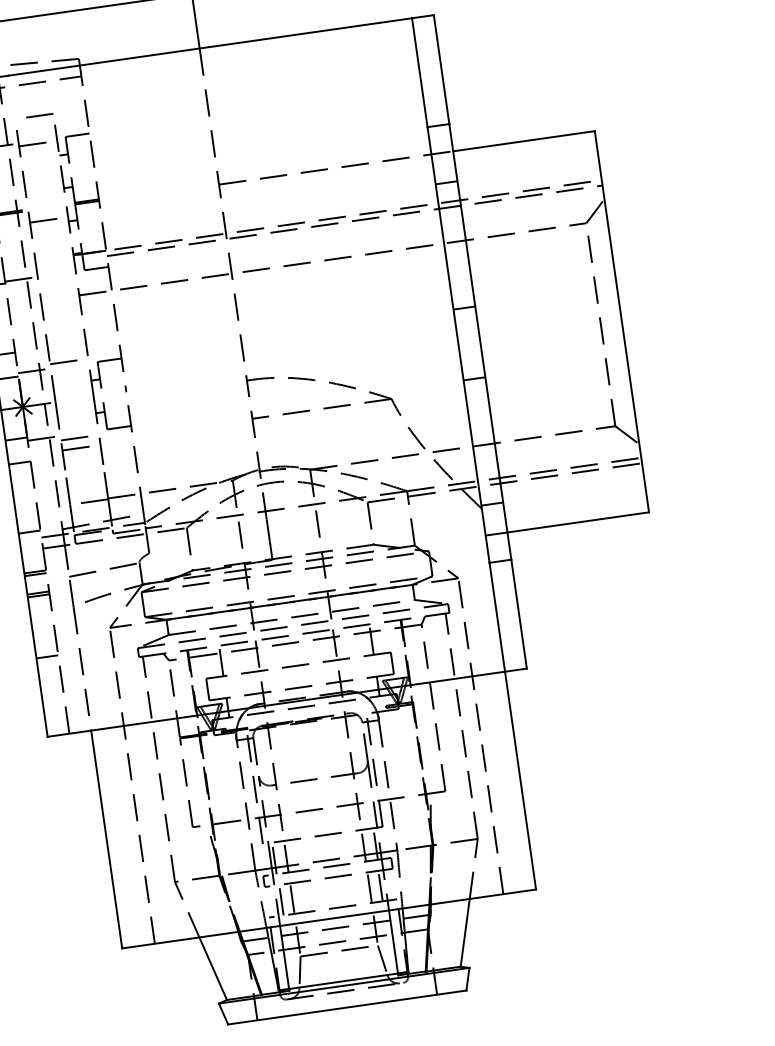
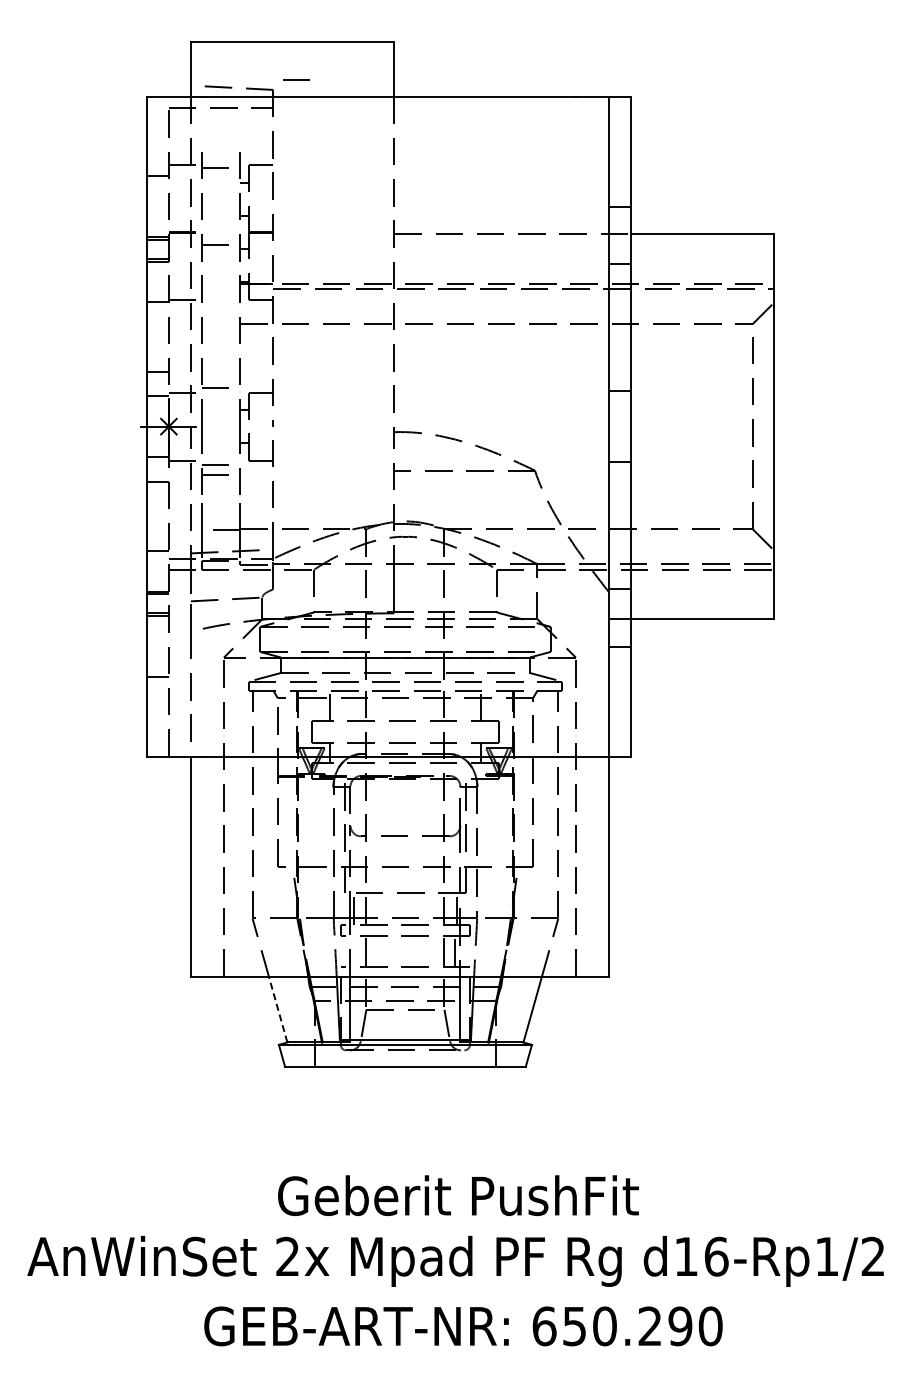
line: (39, 115) -> (296, 79), moved
line: (281, 899) -> (355, 950), removed
line: (213, 968) -> (278, 1009), solid -> dashed

